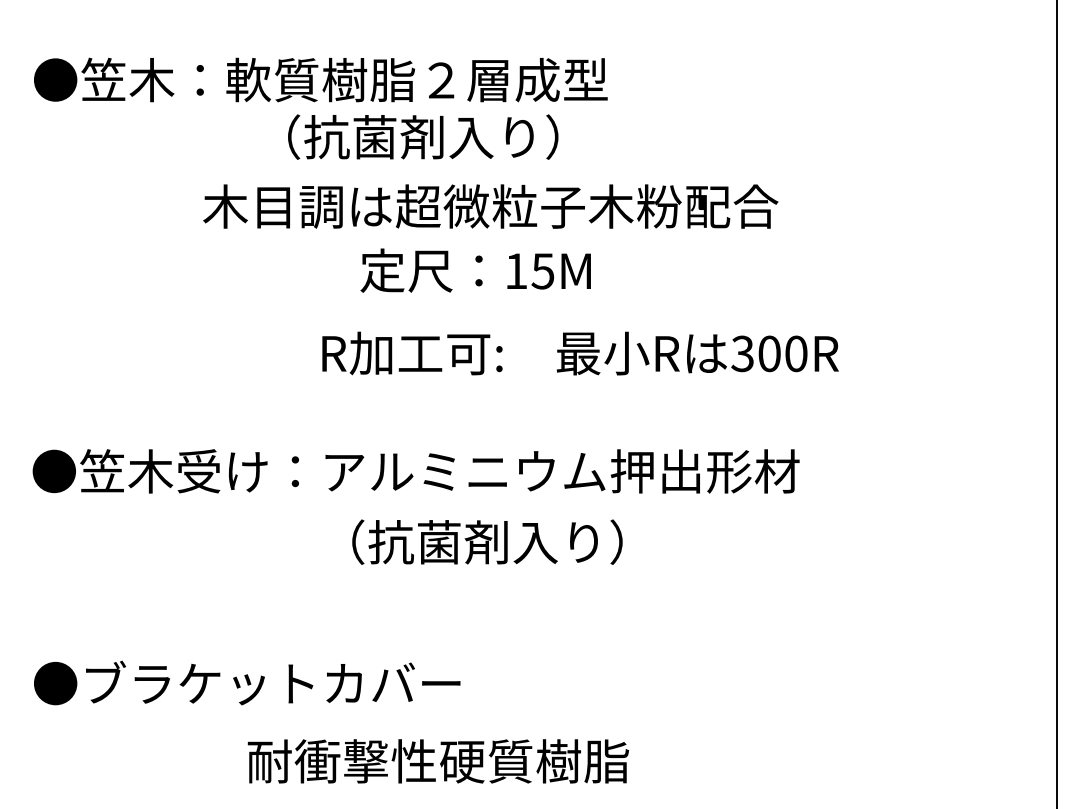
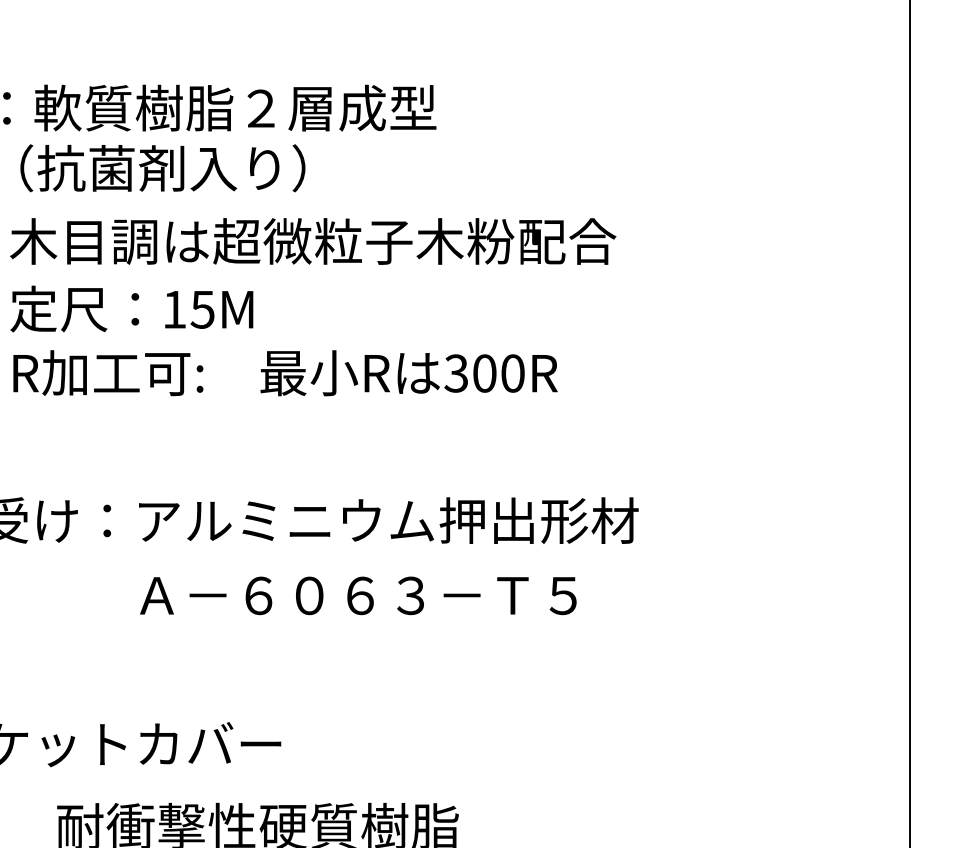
text: (423, 136) -> (163, 167), moved
text: (475, 270) -> (131, 308), moved
text: (580, 353) -> (285, 373), moved
text: (533, 541) -> (358, 594), （抗菌剤入り） -> Ａ－６０６３－Ｔ５

